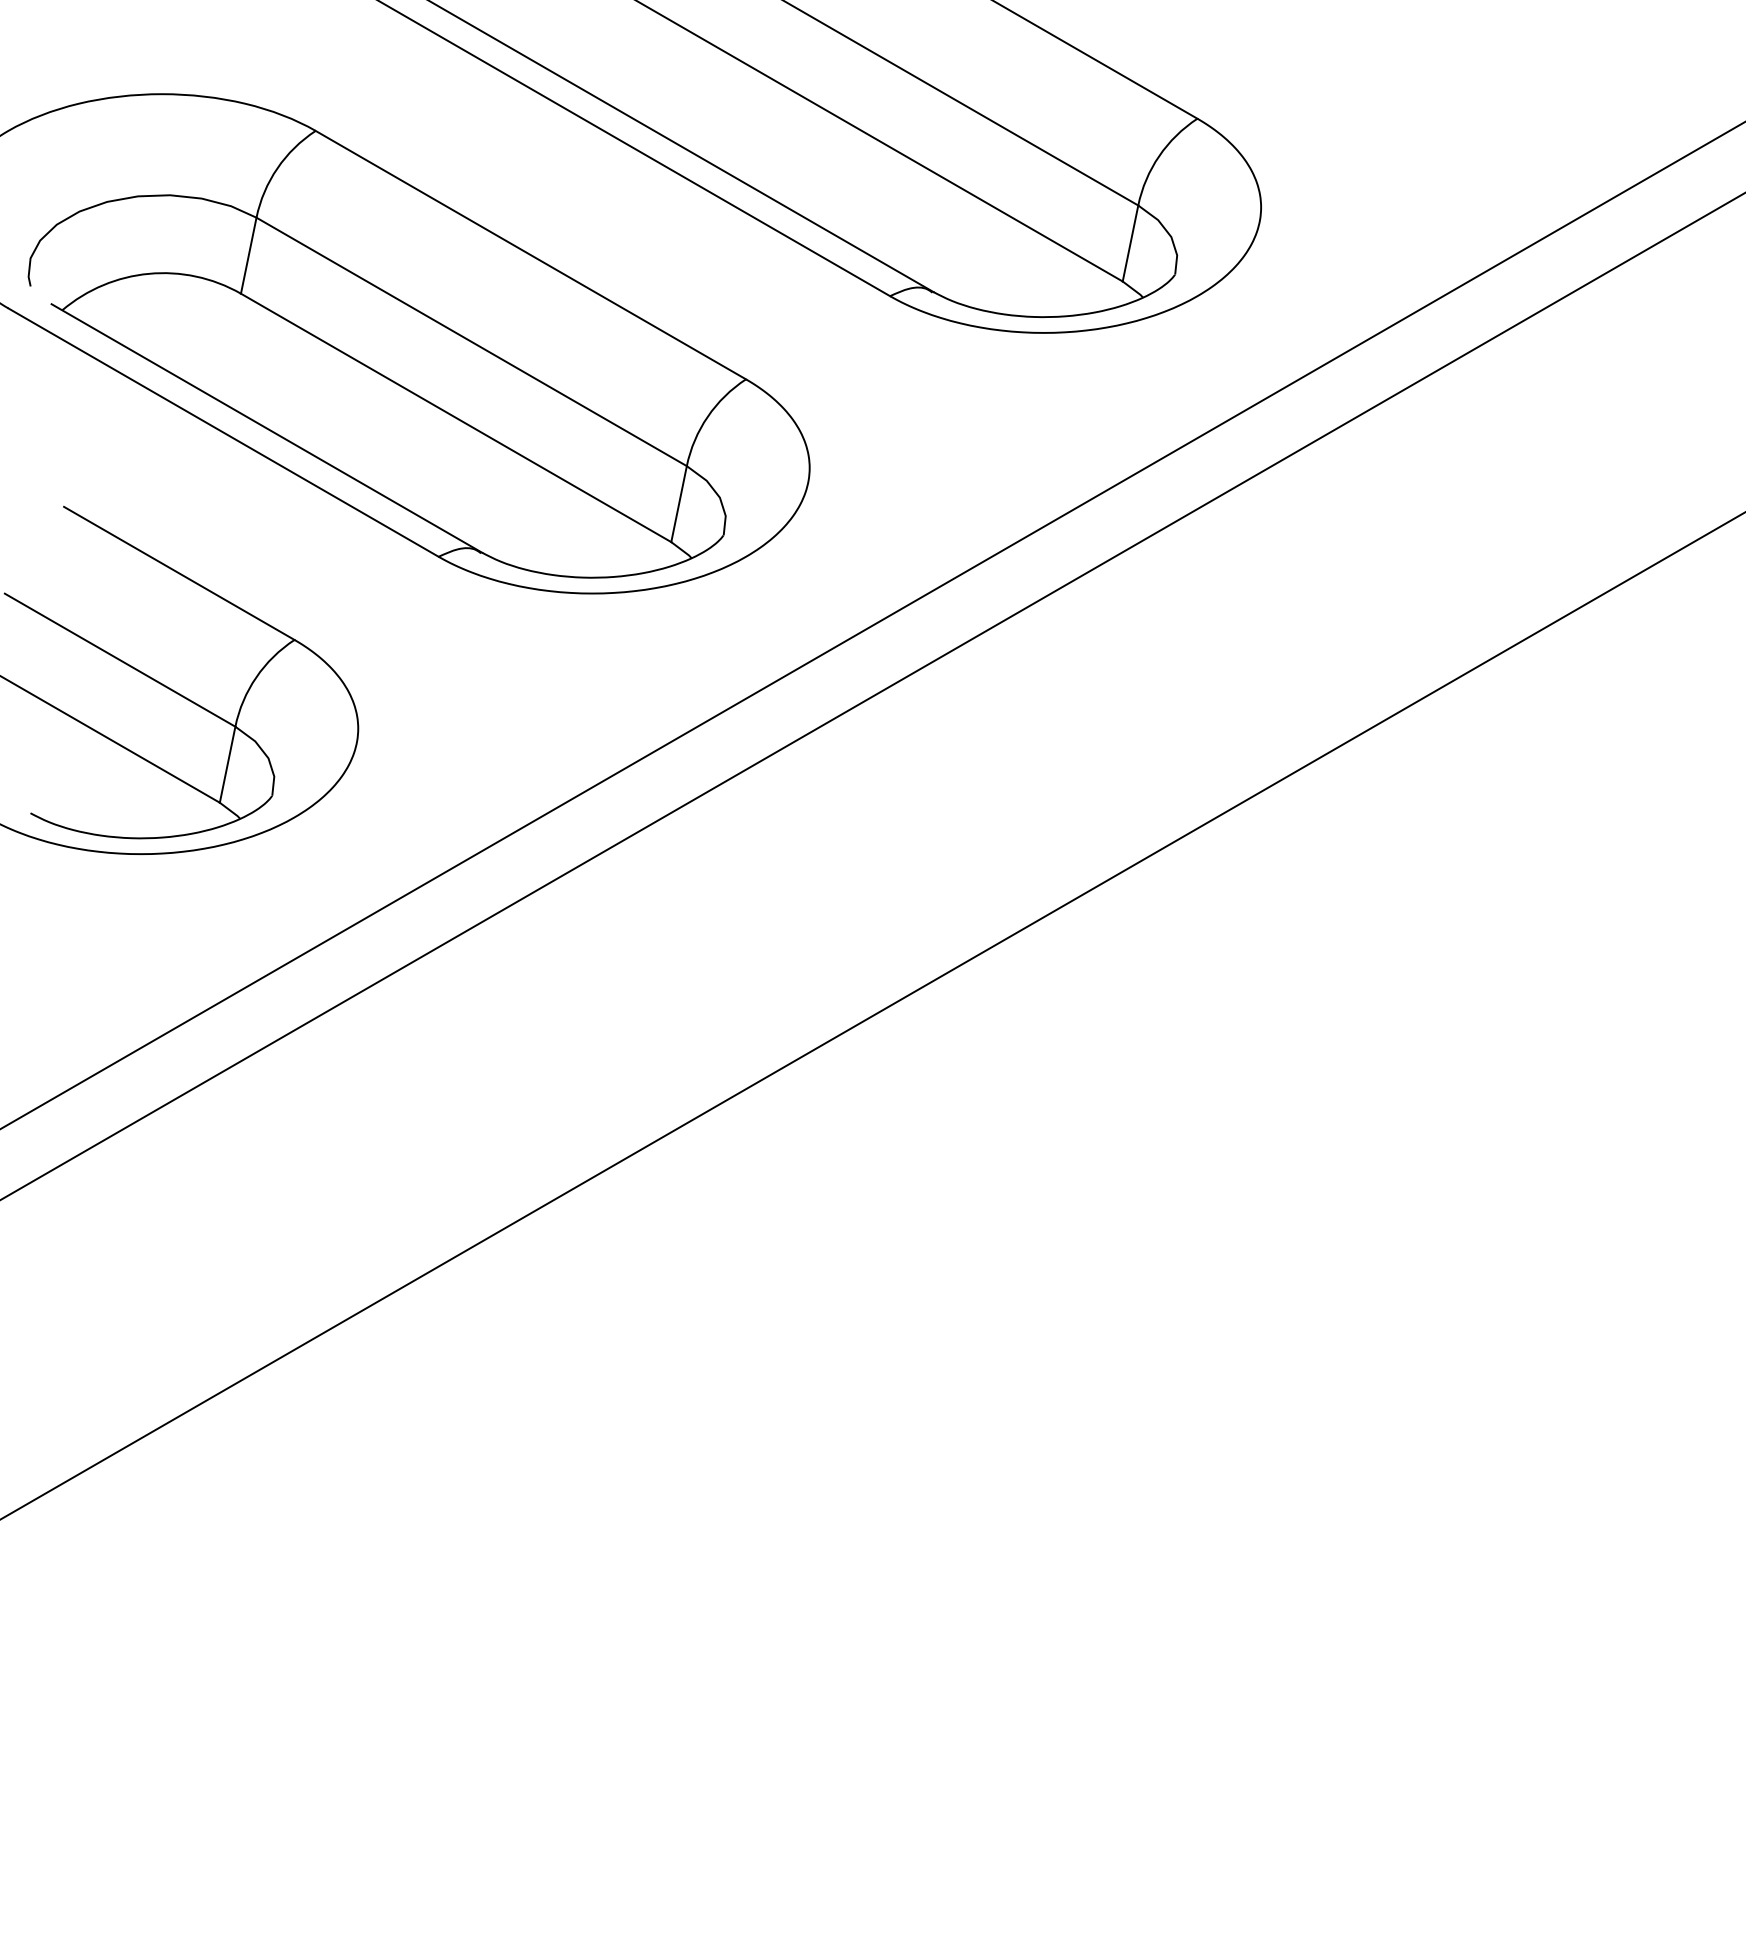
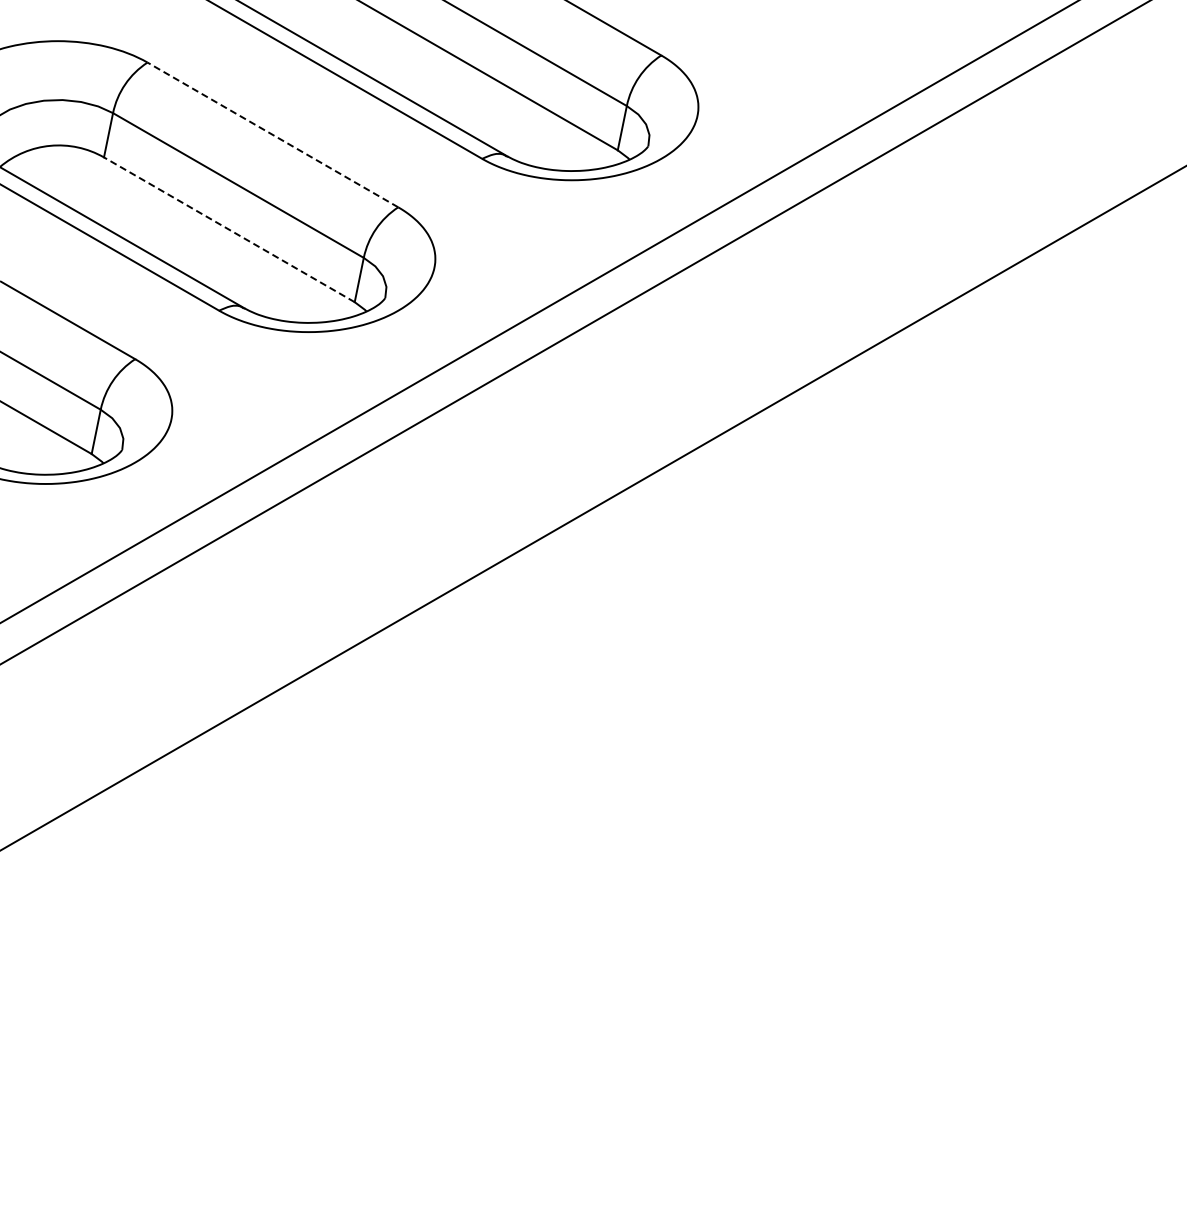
line: (530, 254) -> (272, 134), solid -> dashed
line: (456, 417) -> (229, 229), solid -> dashed

